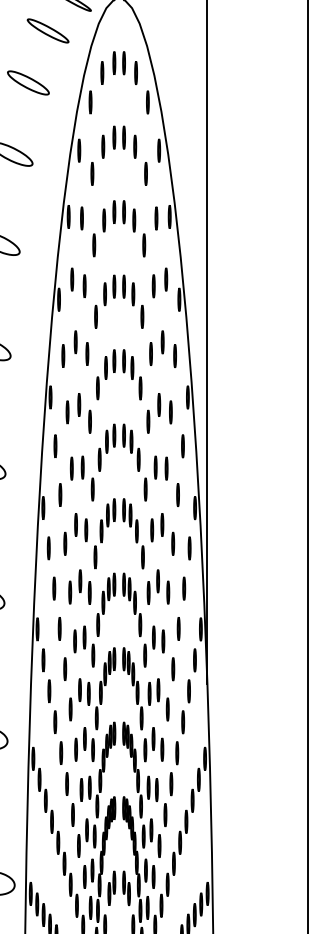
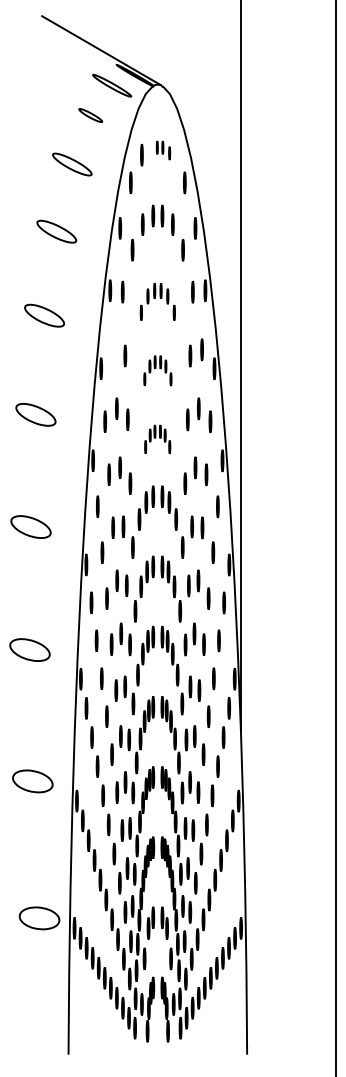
part: (47, 30) -> (90, 115), size x0.6
part: (125, 68) -> (163, 150), size x0.6
part: (118, 228) -> (157, 301), size x0.7
line: (72, 279) -> (113, 349), removed
part: (118, 301) -> (157, 370), size x0.6
part: (118, 374) -> (157, 439), size x0.6

